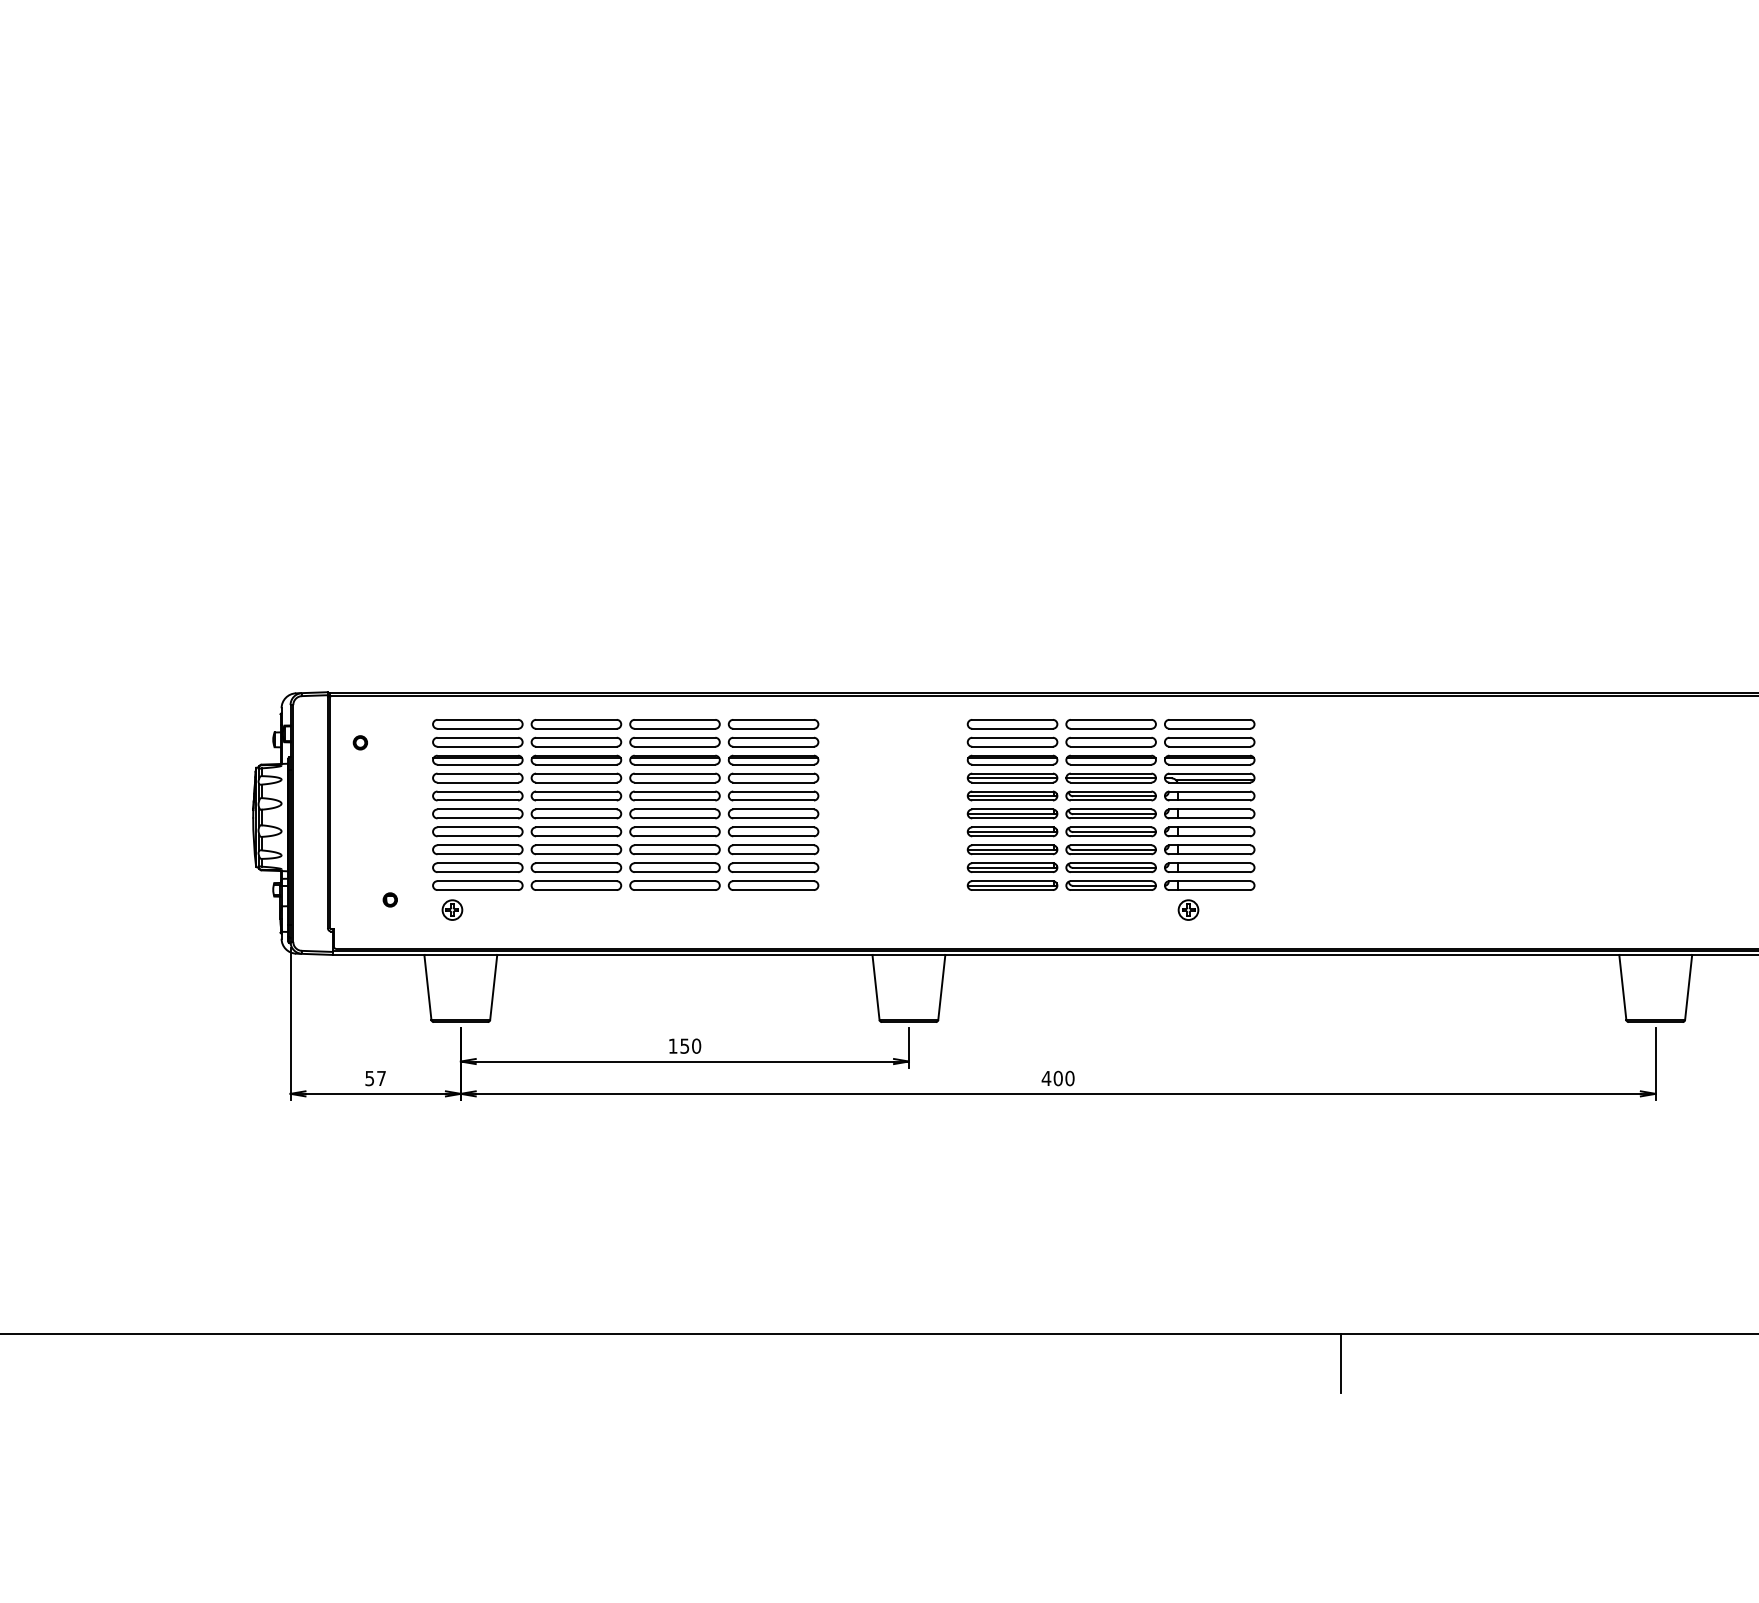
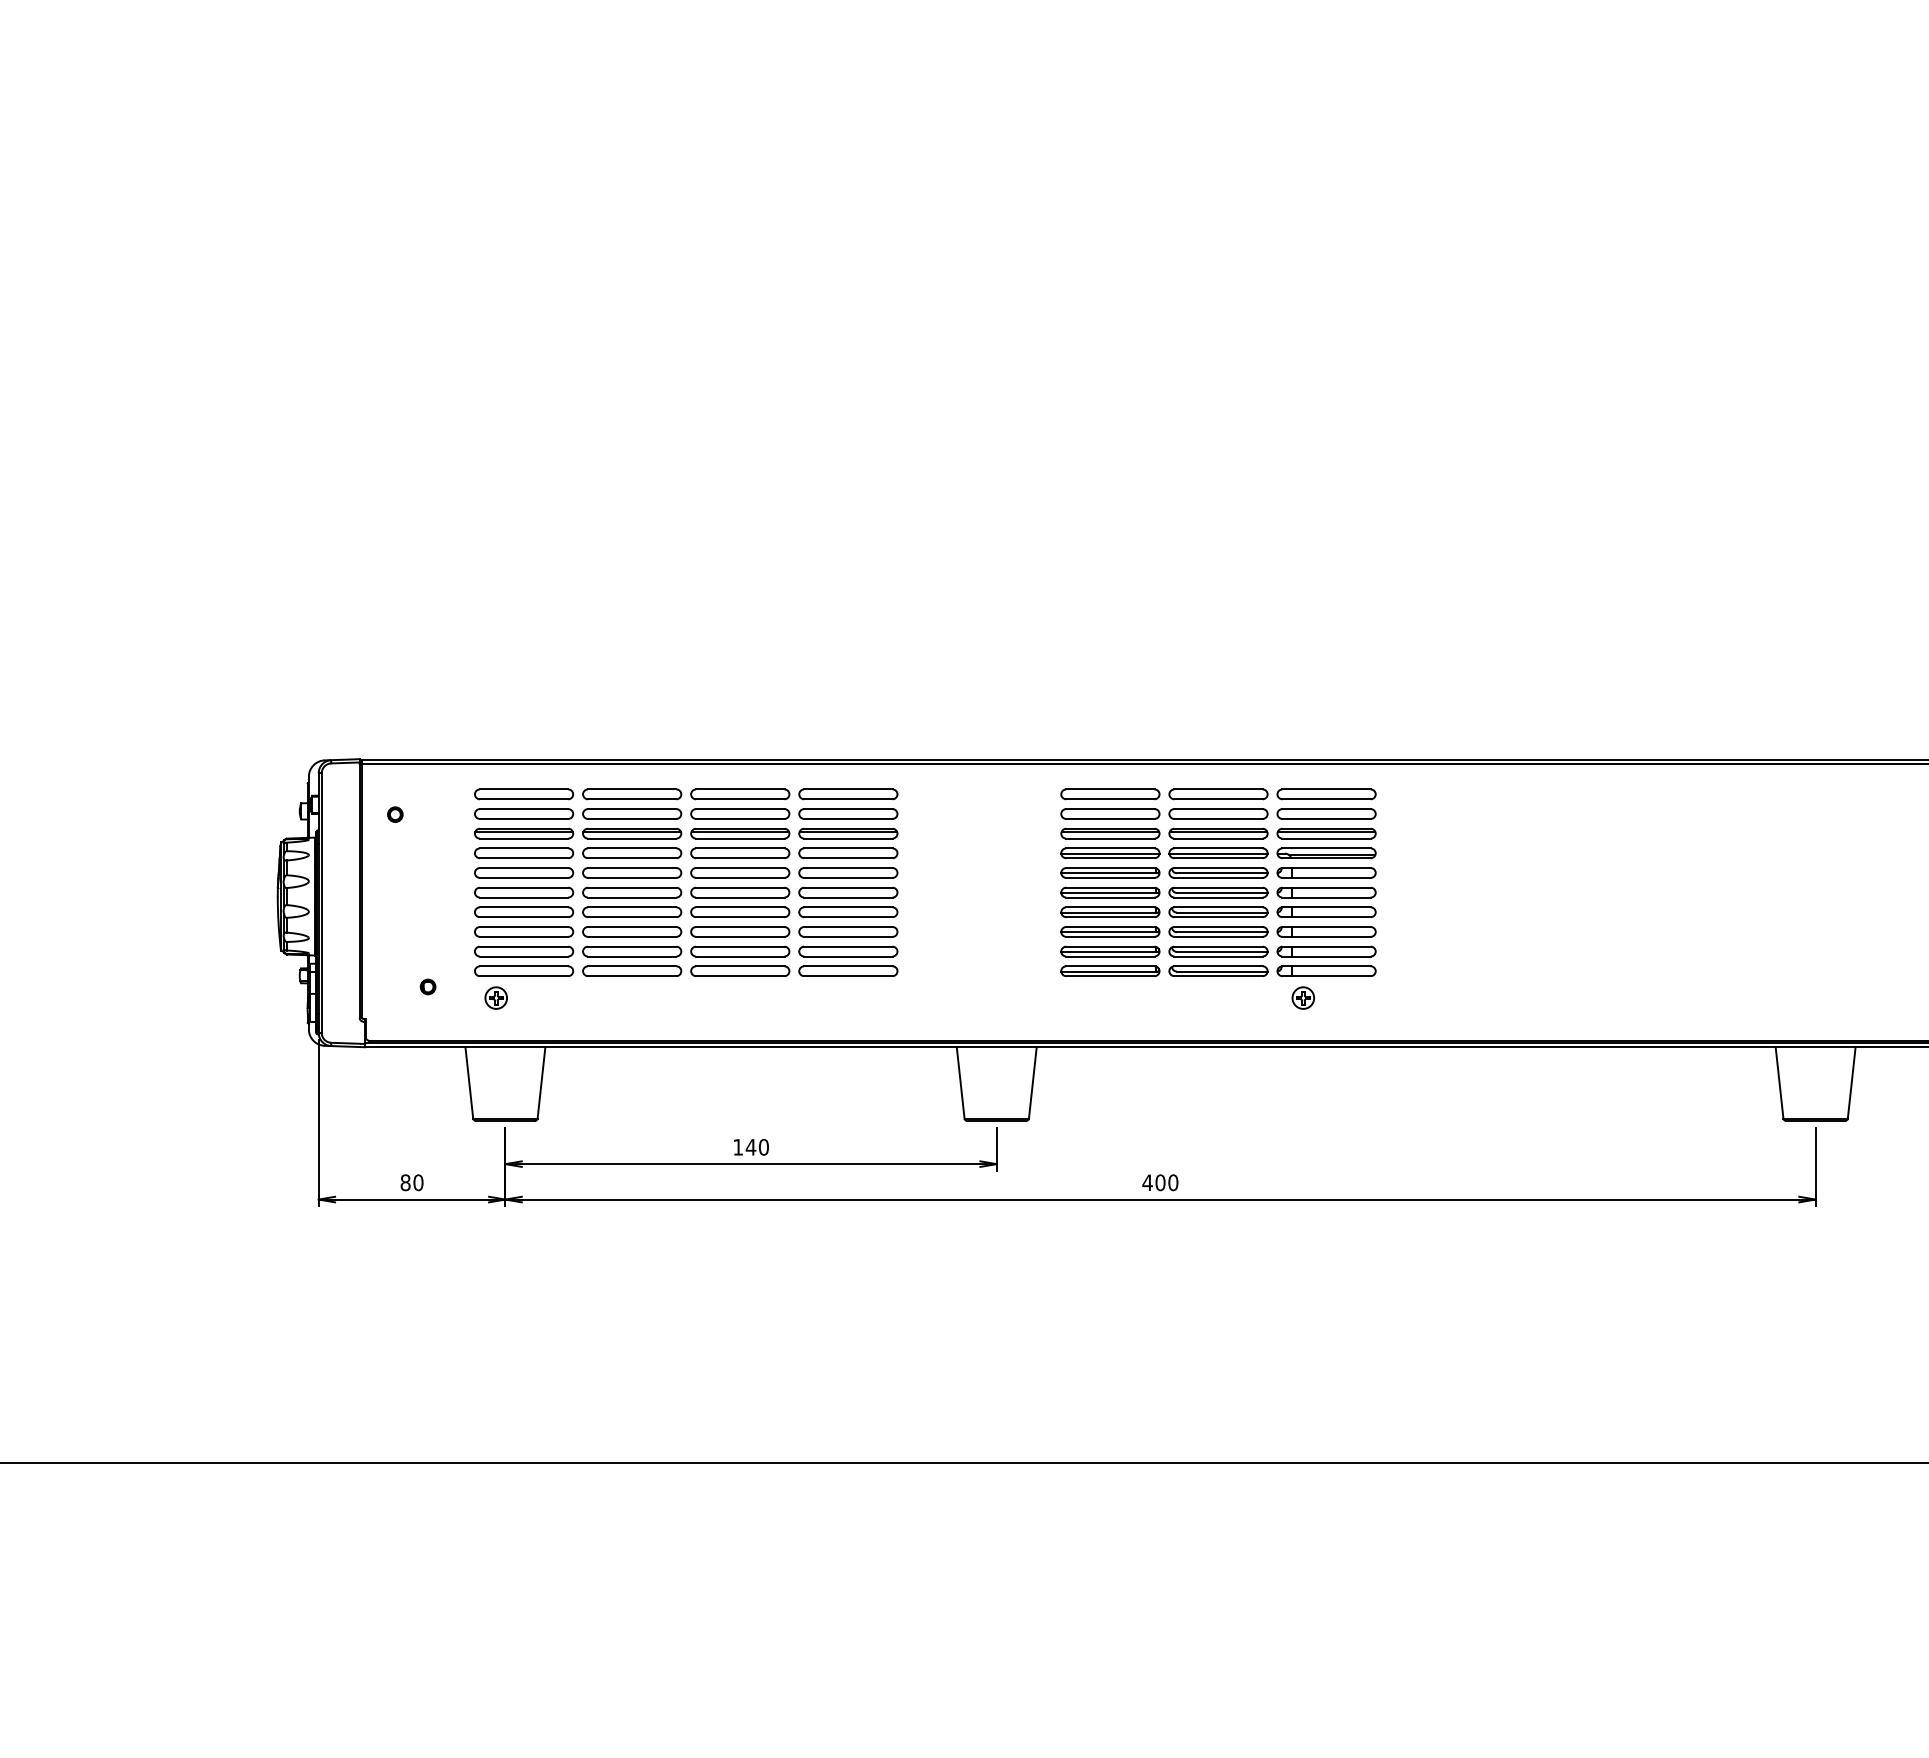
text: (684, 1045) -> (750, 1146), 150 -> 140
text: (375, 1078) -> (411, 1182), 57 -> 80
line: (1341, 1363) -> (1471, 1495), removed

